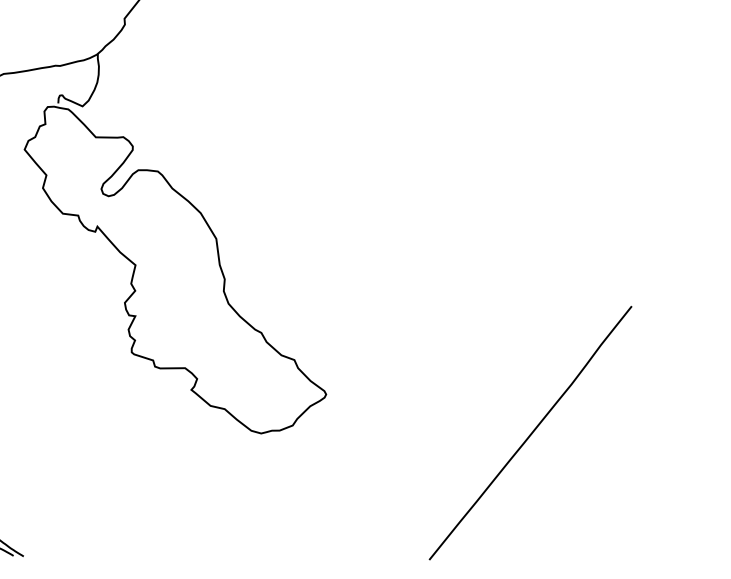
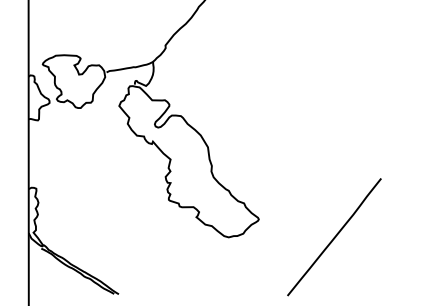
line: (530, 433) -> (334, 237), moved

